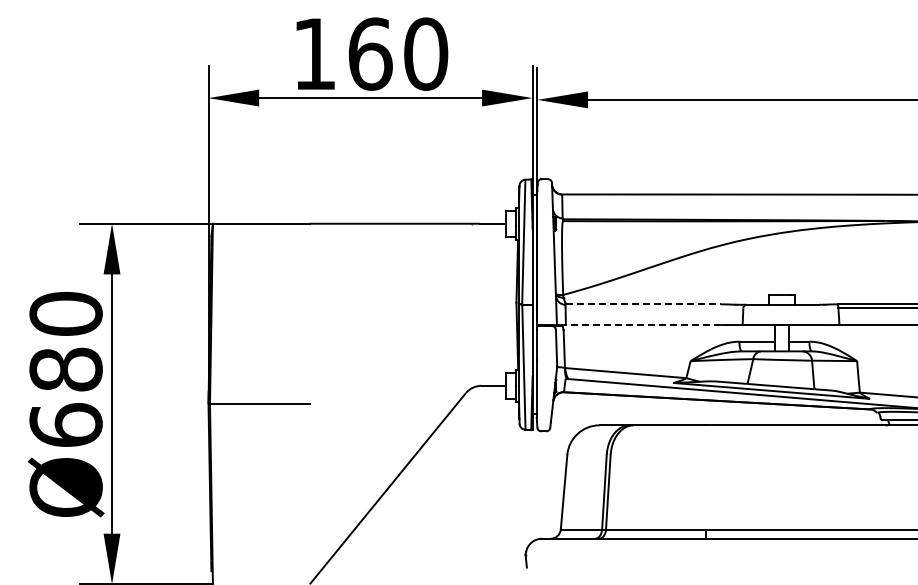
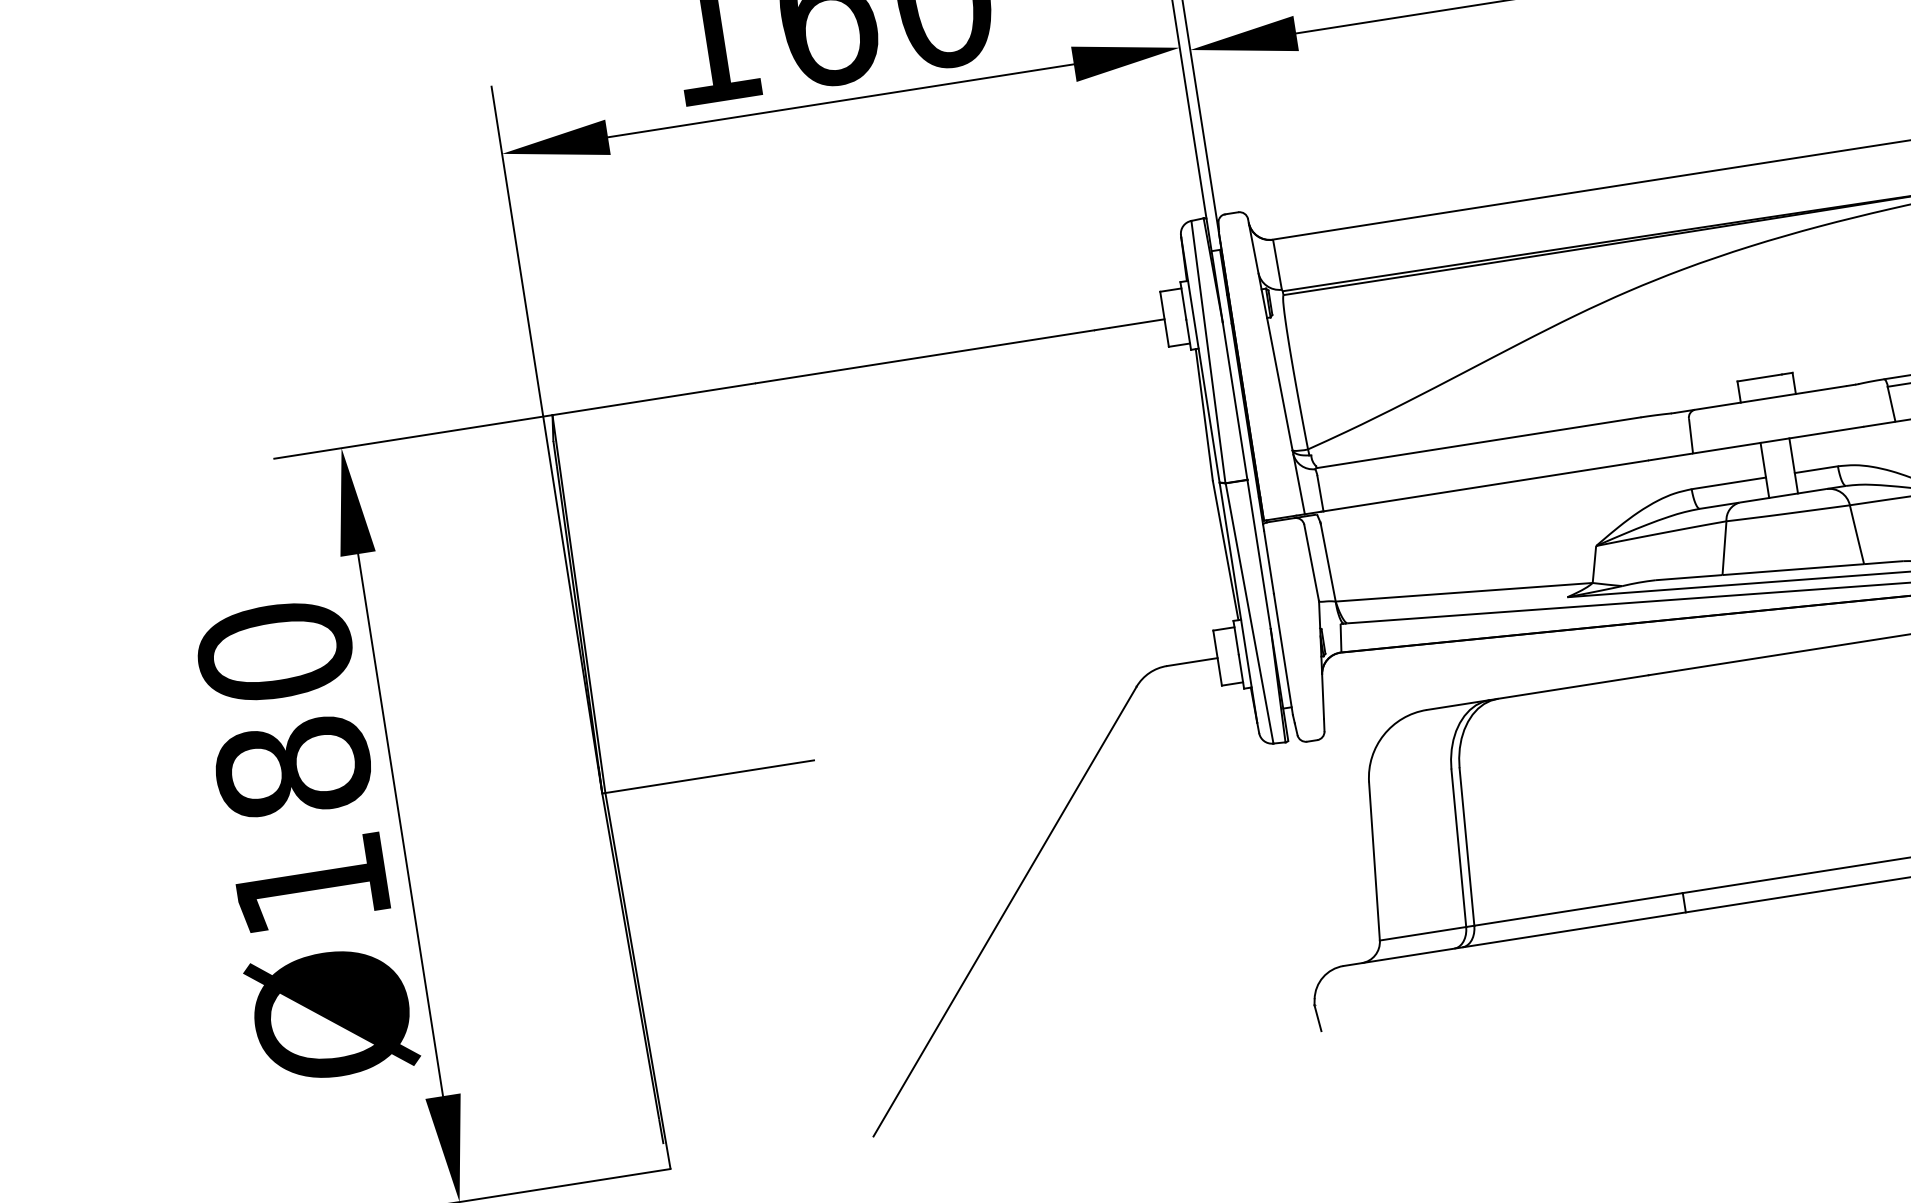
line: (643, 304) -> (1479, 443), dashed -> solid
line: (643, 325) -> (1485, 486), dashed -> solid
text: (65, 424) -> (310, 883), Ø680 -> Ø180

